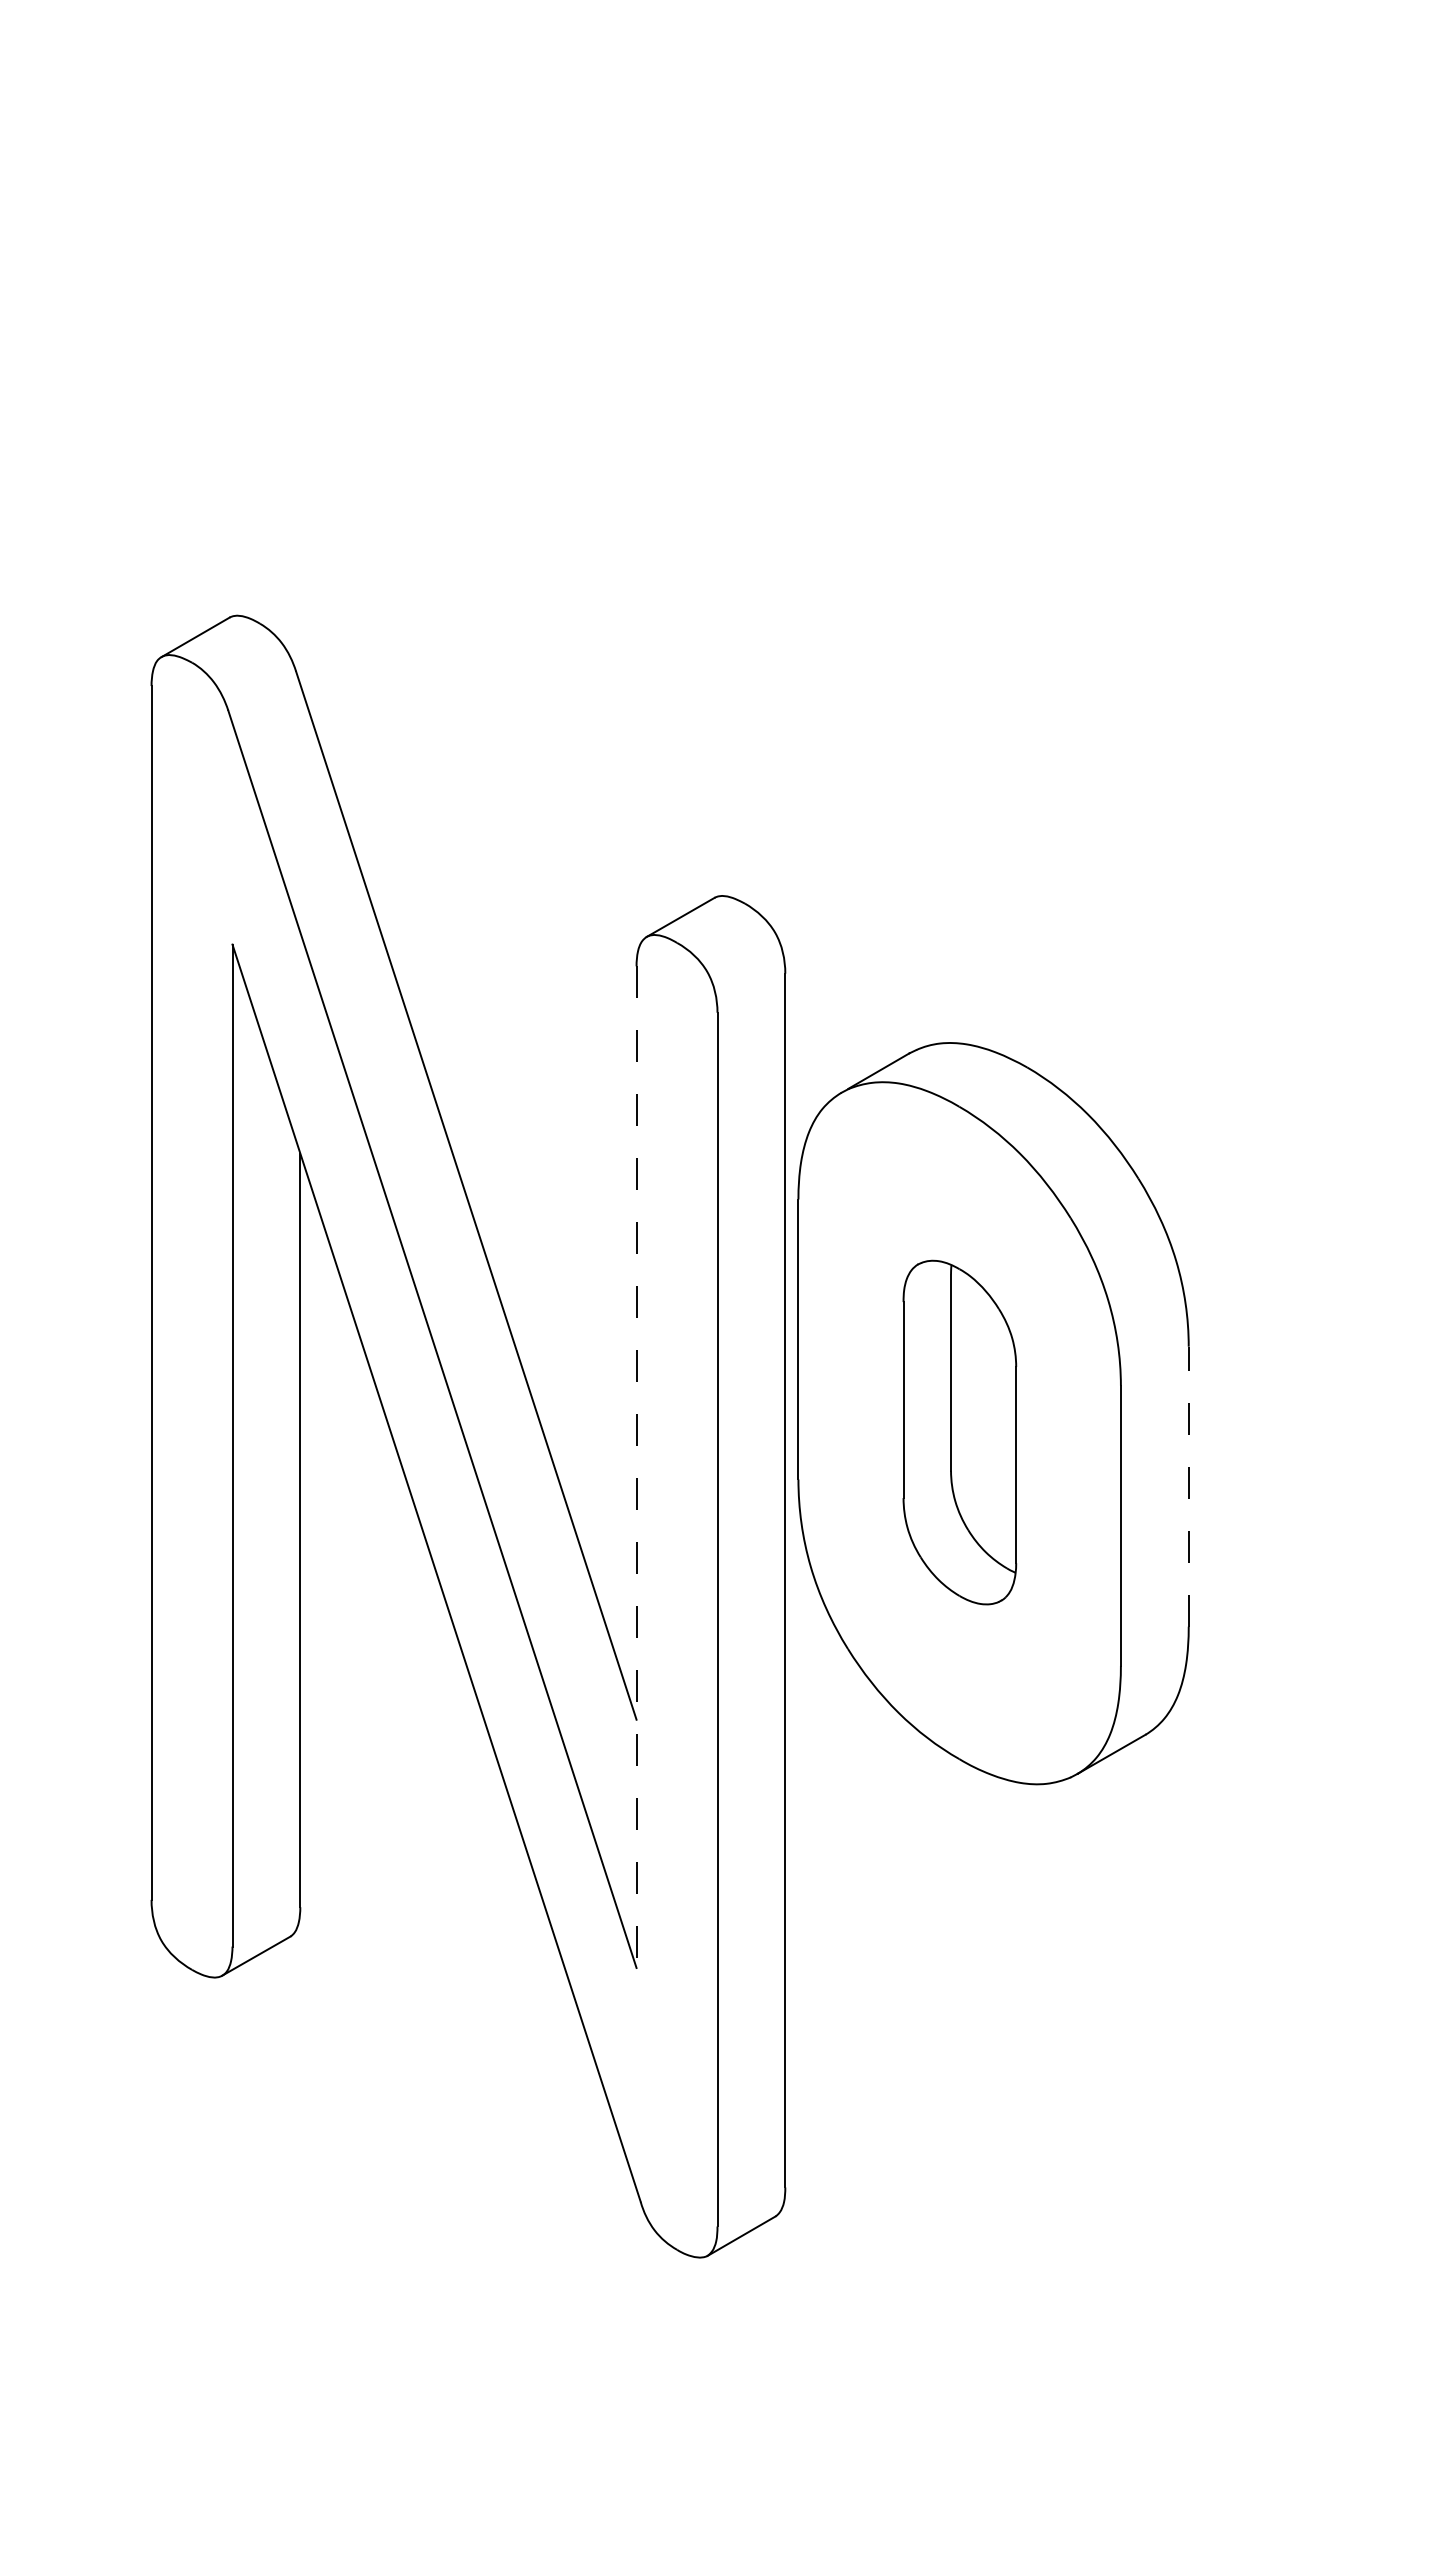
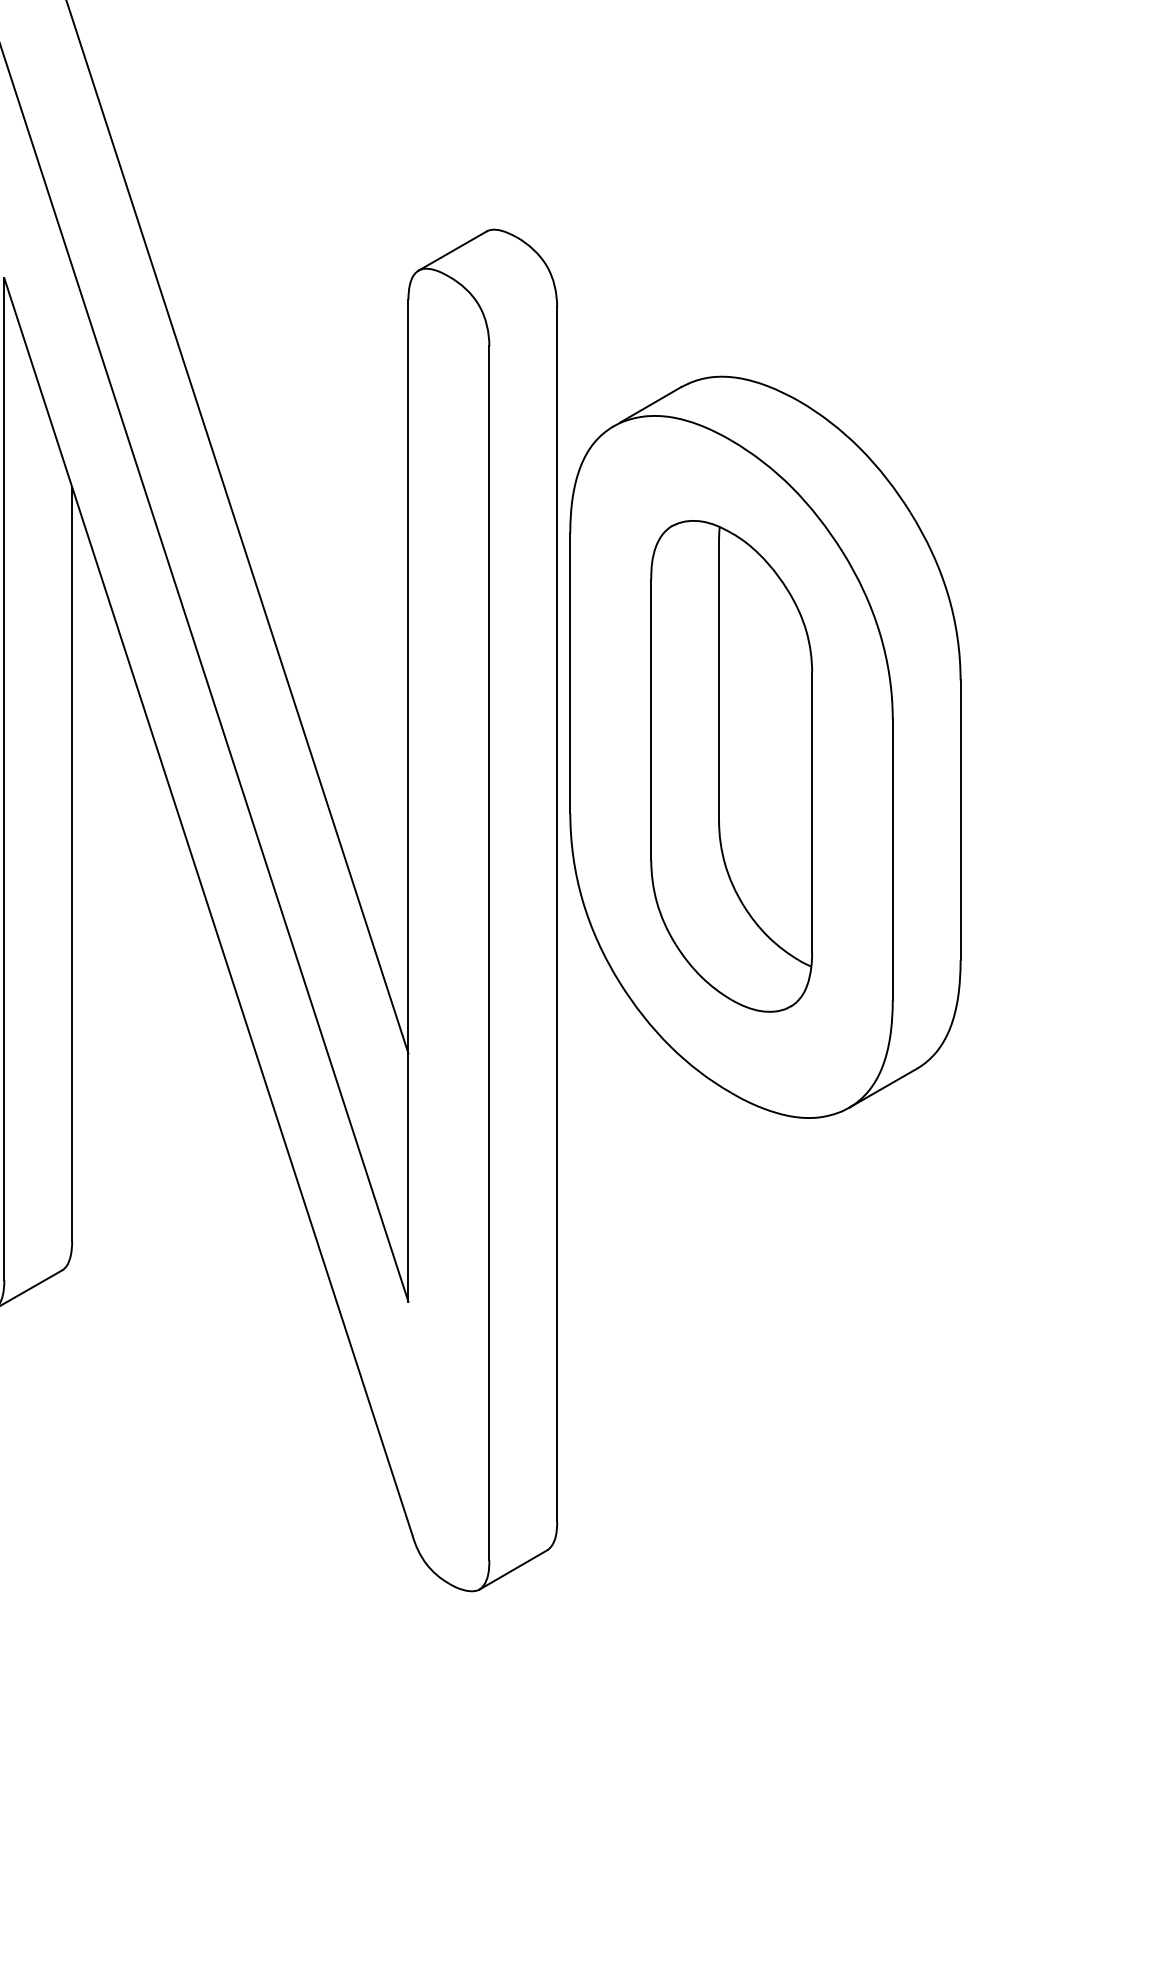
part: (959, 1432) -> (731, 766), size x1.43
line: (636, 1467) -> (408, 801), dashed -> solid
line: (1188, 1486) -> (960, 820), dashed -> solid

